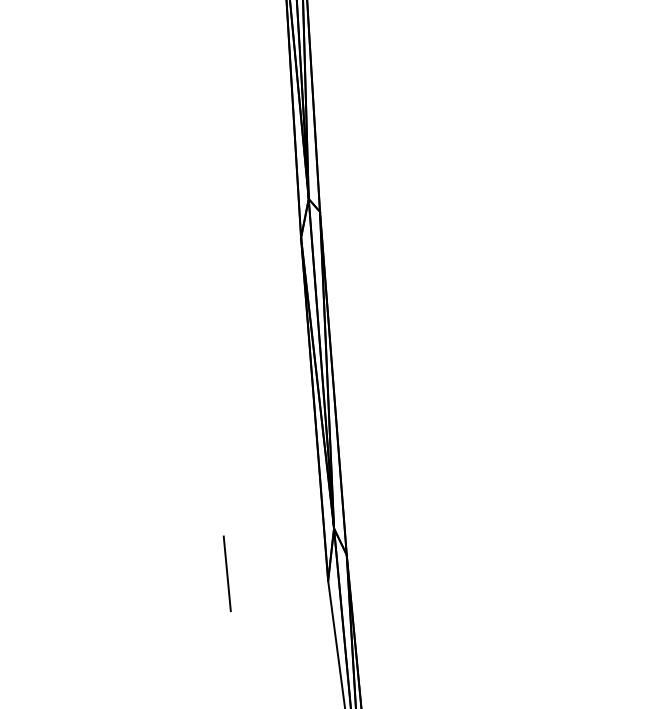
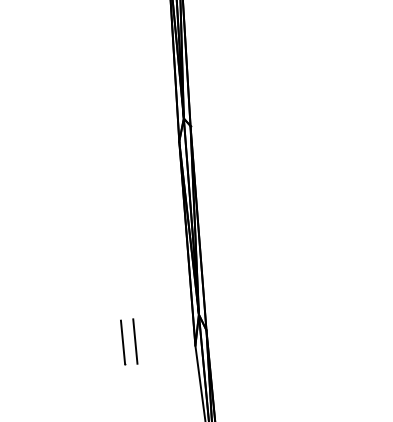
line: (207, 575) -> (123, 342), added

